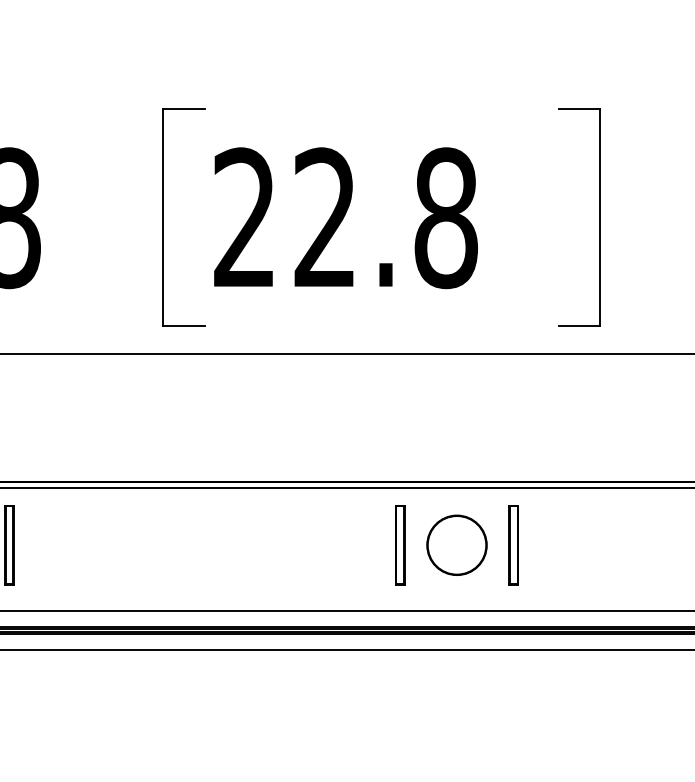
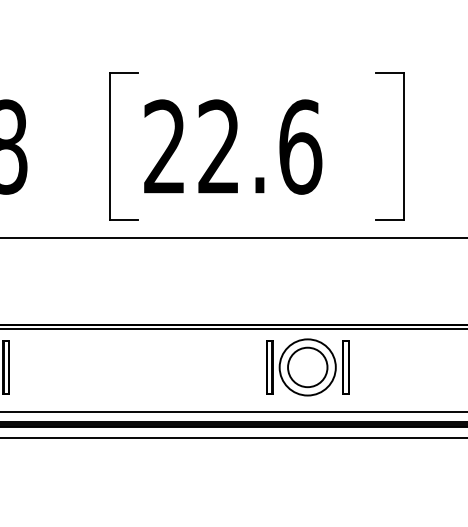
text: (446, 217) -> (300, 146), 22.8 -> 22.6
circle: (456, 545) -> (307, 367), size x1.4

